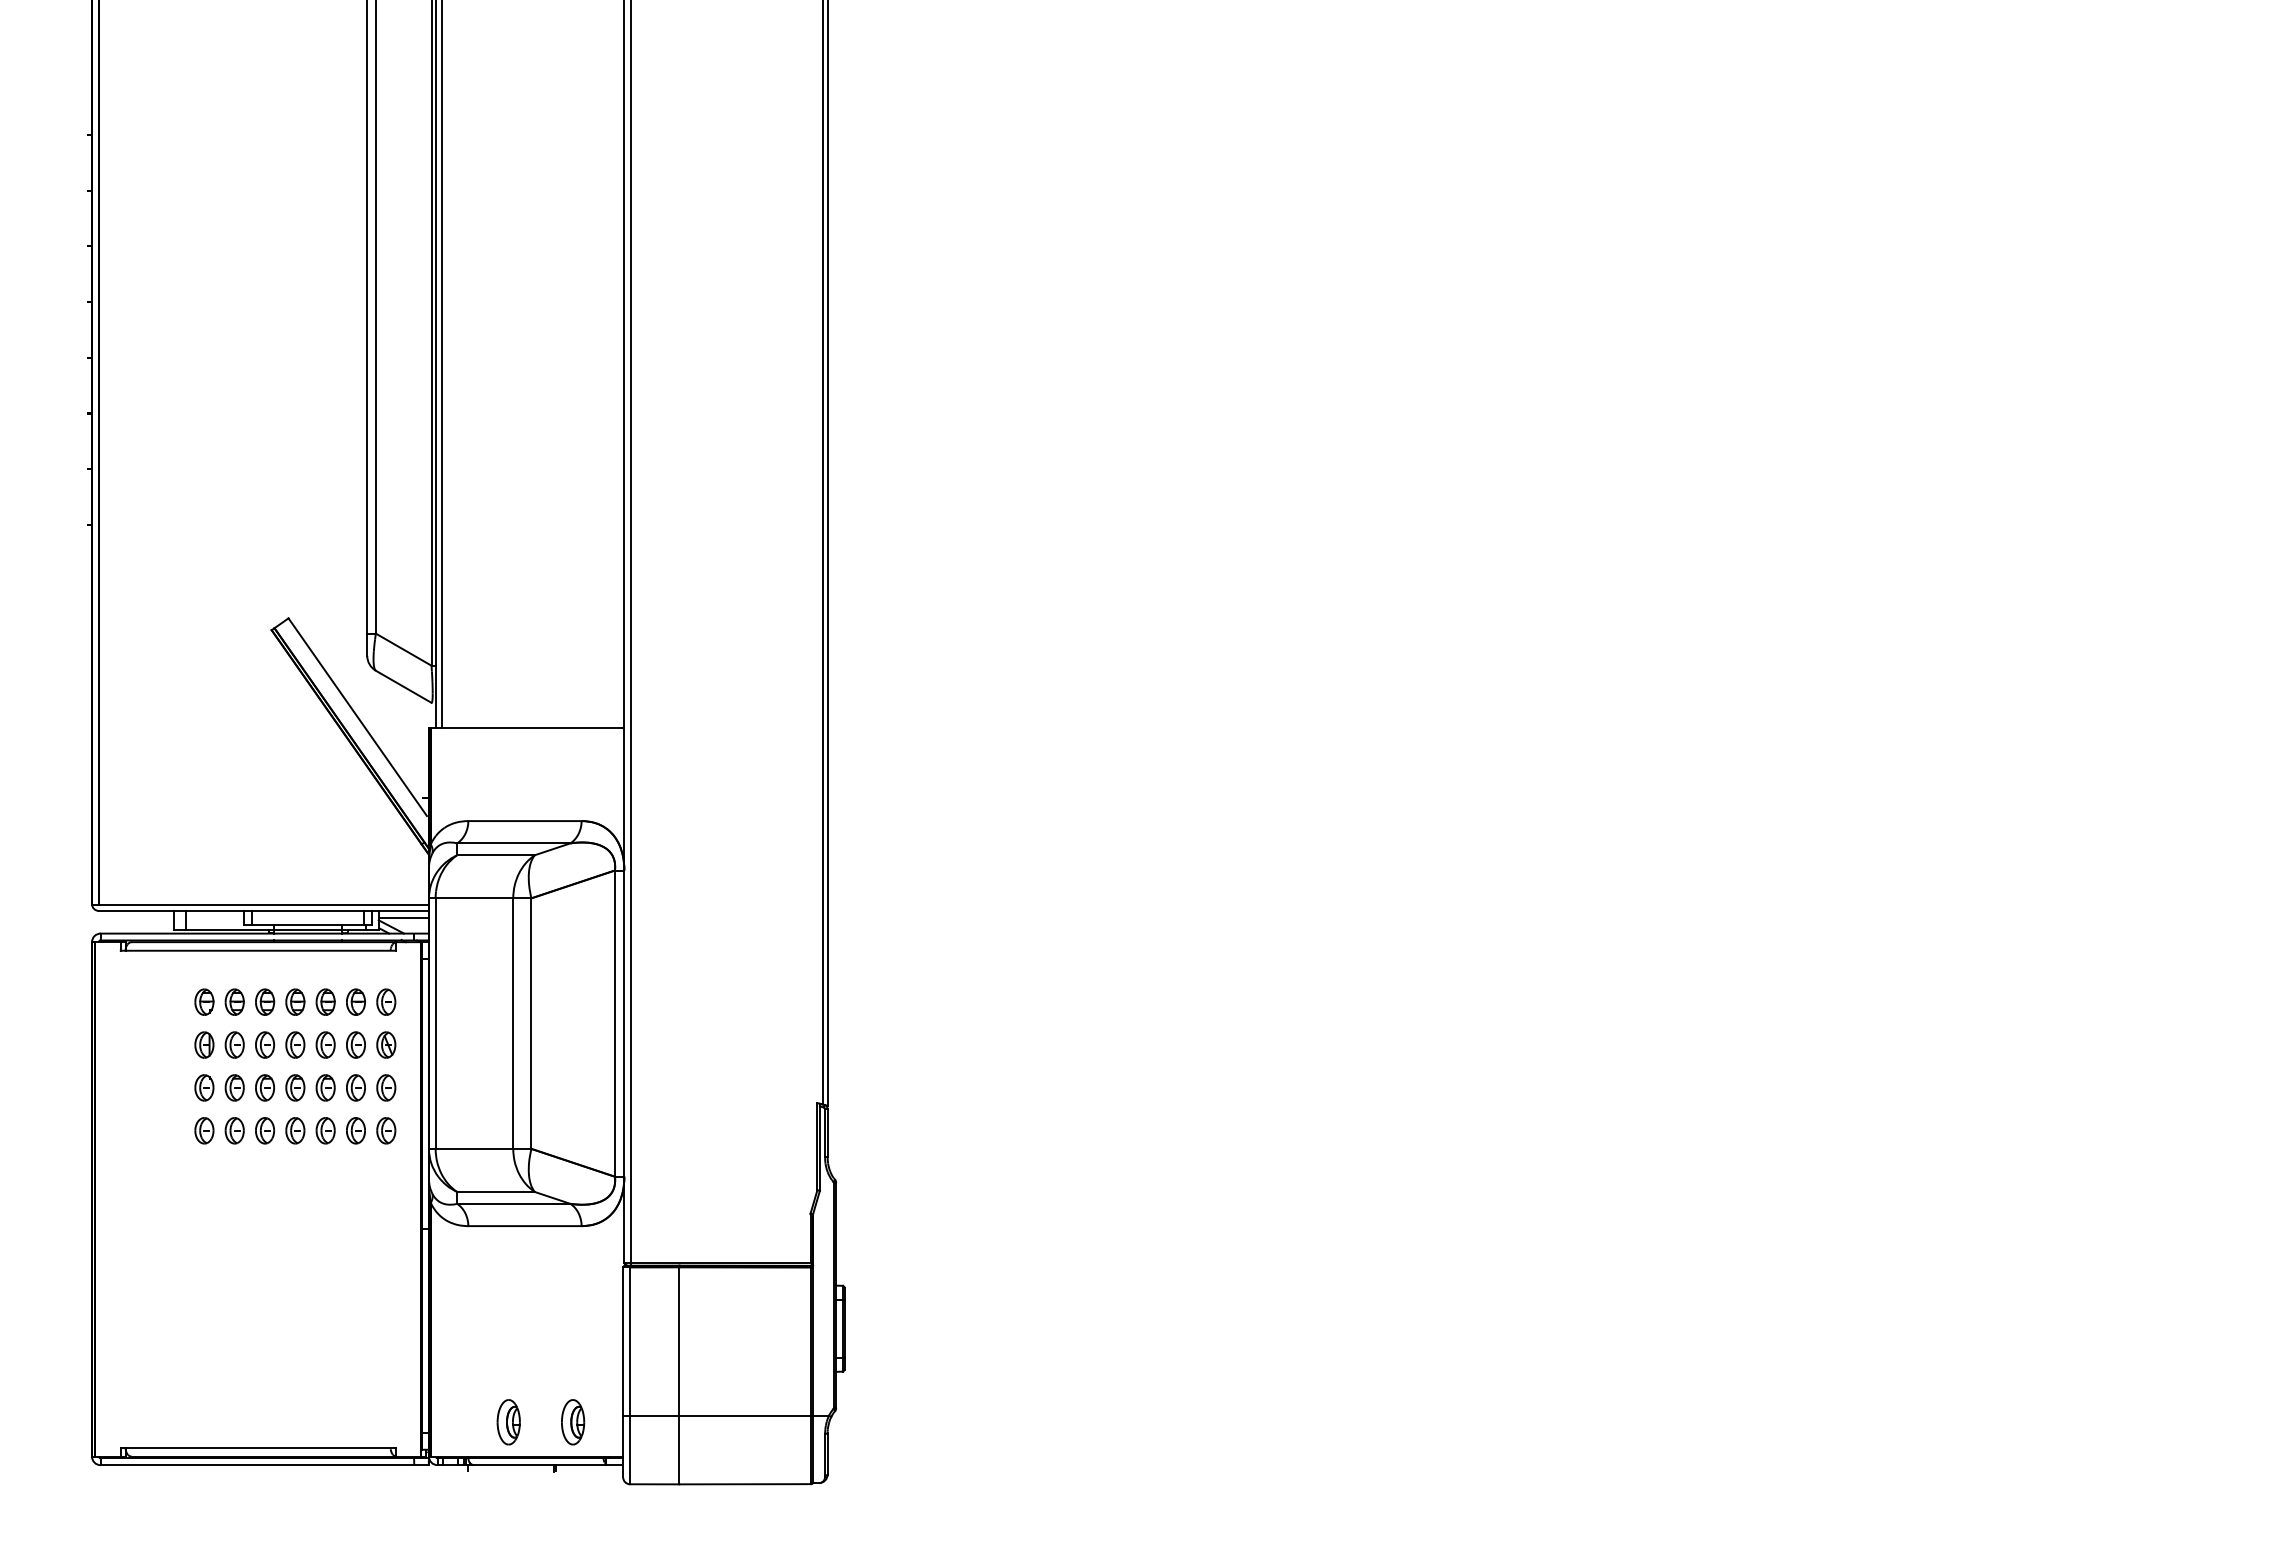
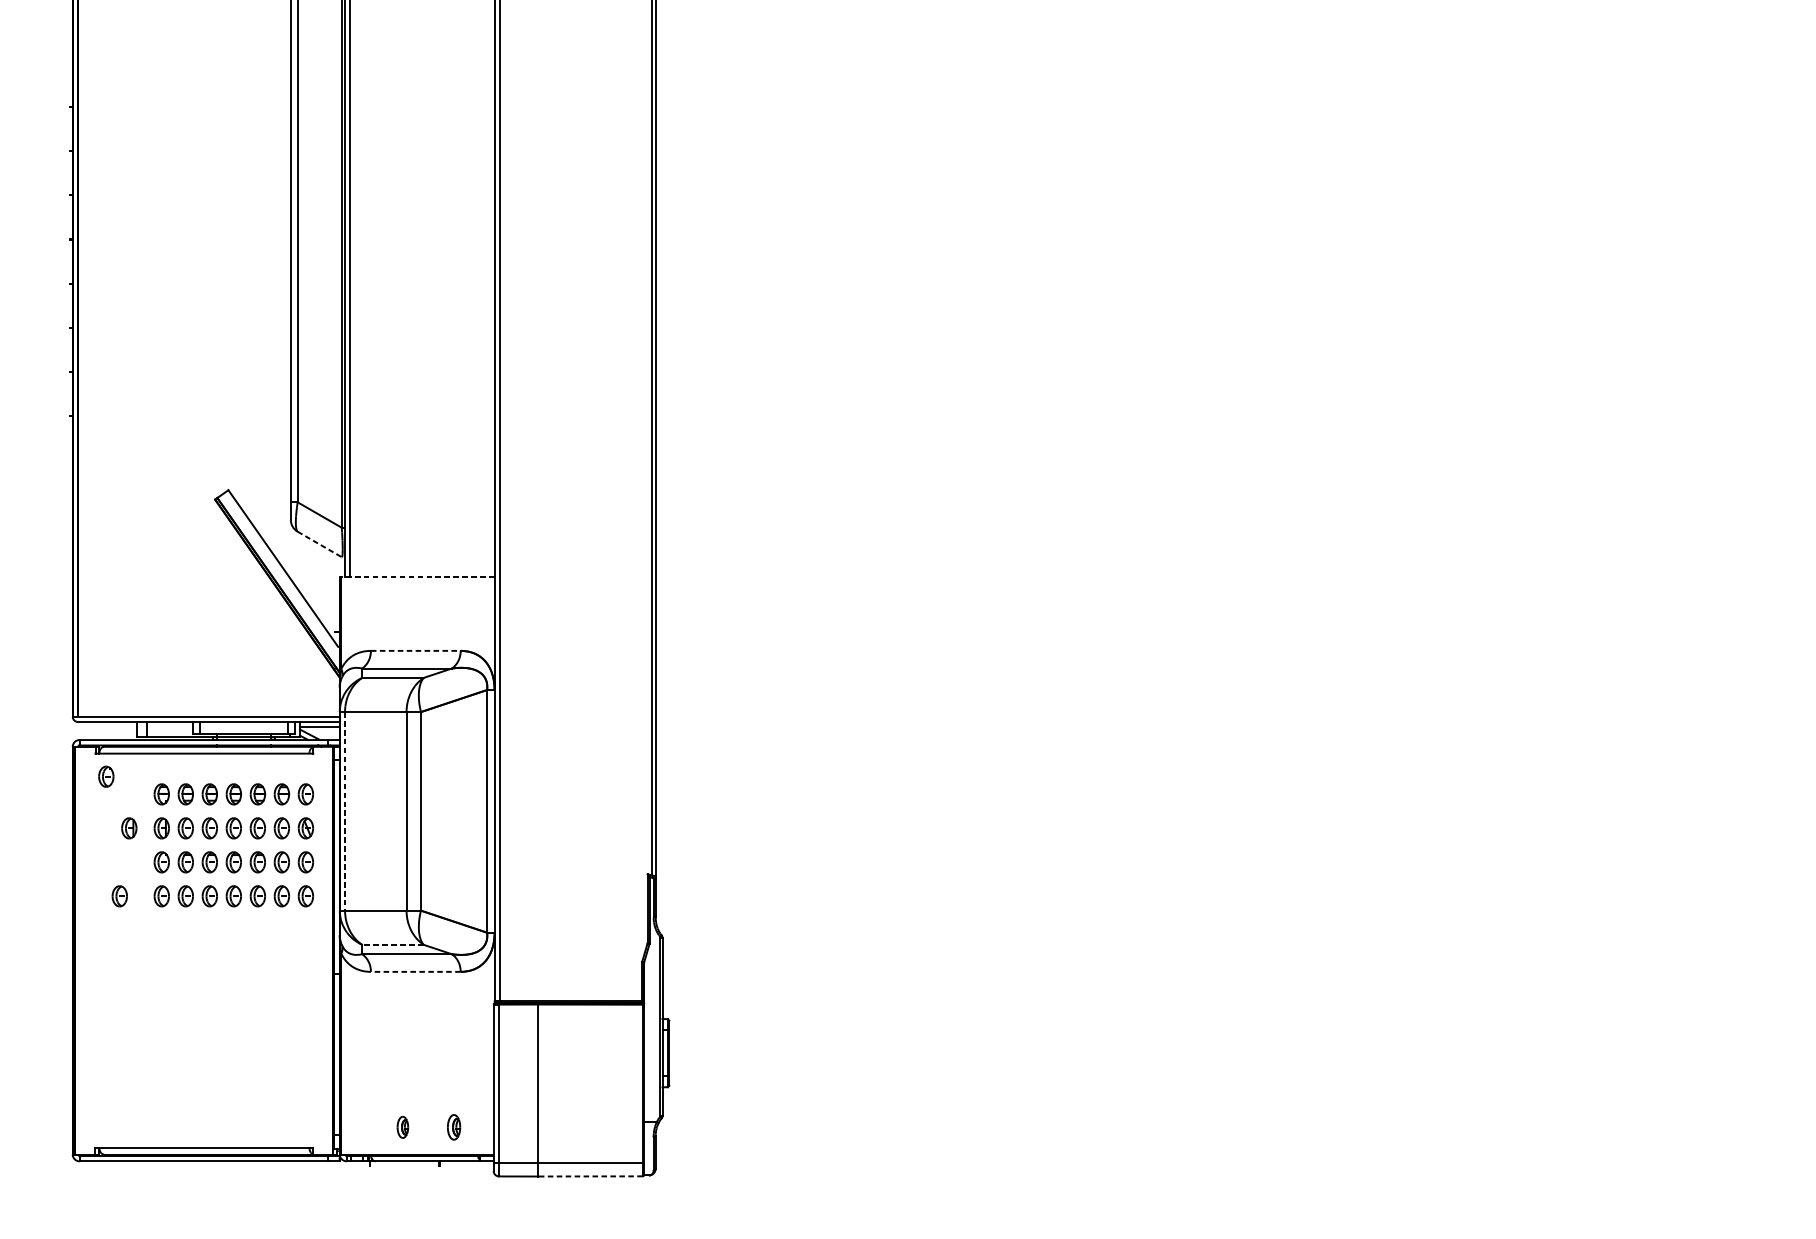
line: (404, 687) -> (320, 545), solid -> dashed
line: (526, 727) -> (417, 576), solid -> dashed
line: (524, 821) -> (415, 651), solid -> dashed
part: (134, 979) -> (106, 776), added
line: (435, 1024) -> (344, 812), solid -> dashed
part: (163, 1044) -> (129, 827), added
part: (151, 1130) -> (119, 896), added
line: (496, 1191) -> (393, 944), solid -> dashed
line: (524, 1226) -> (415, 972), solid -> dashed
line: (718, 1415) -> (569, 1162), moved
part: (508, 1422) -> (402, 1127), size x0.6
part: (573, 1422) -> (454, 1127), size x0.7
line: (744, 1484) -> (589, 1176), solid -> dashed

